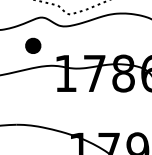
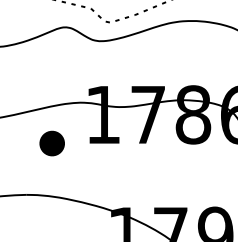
part: (33, 45) -> (52, 142), moved

